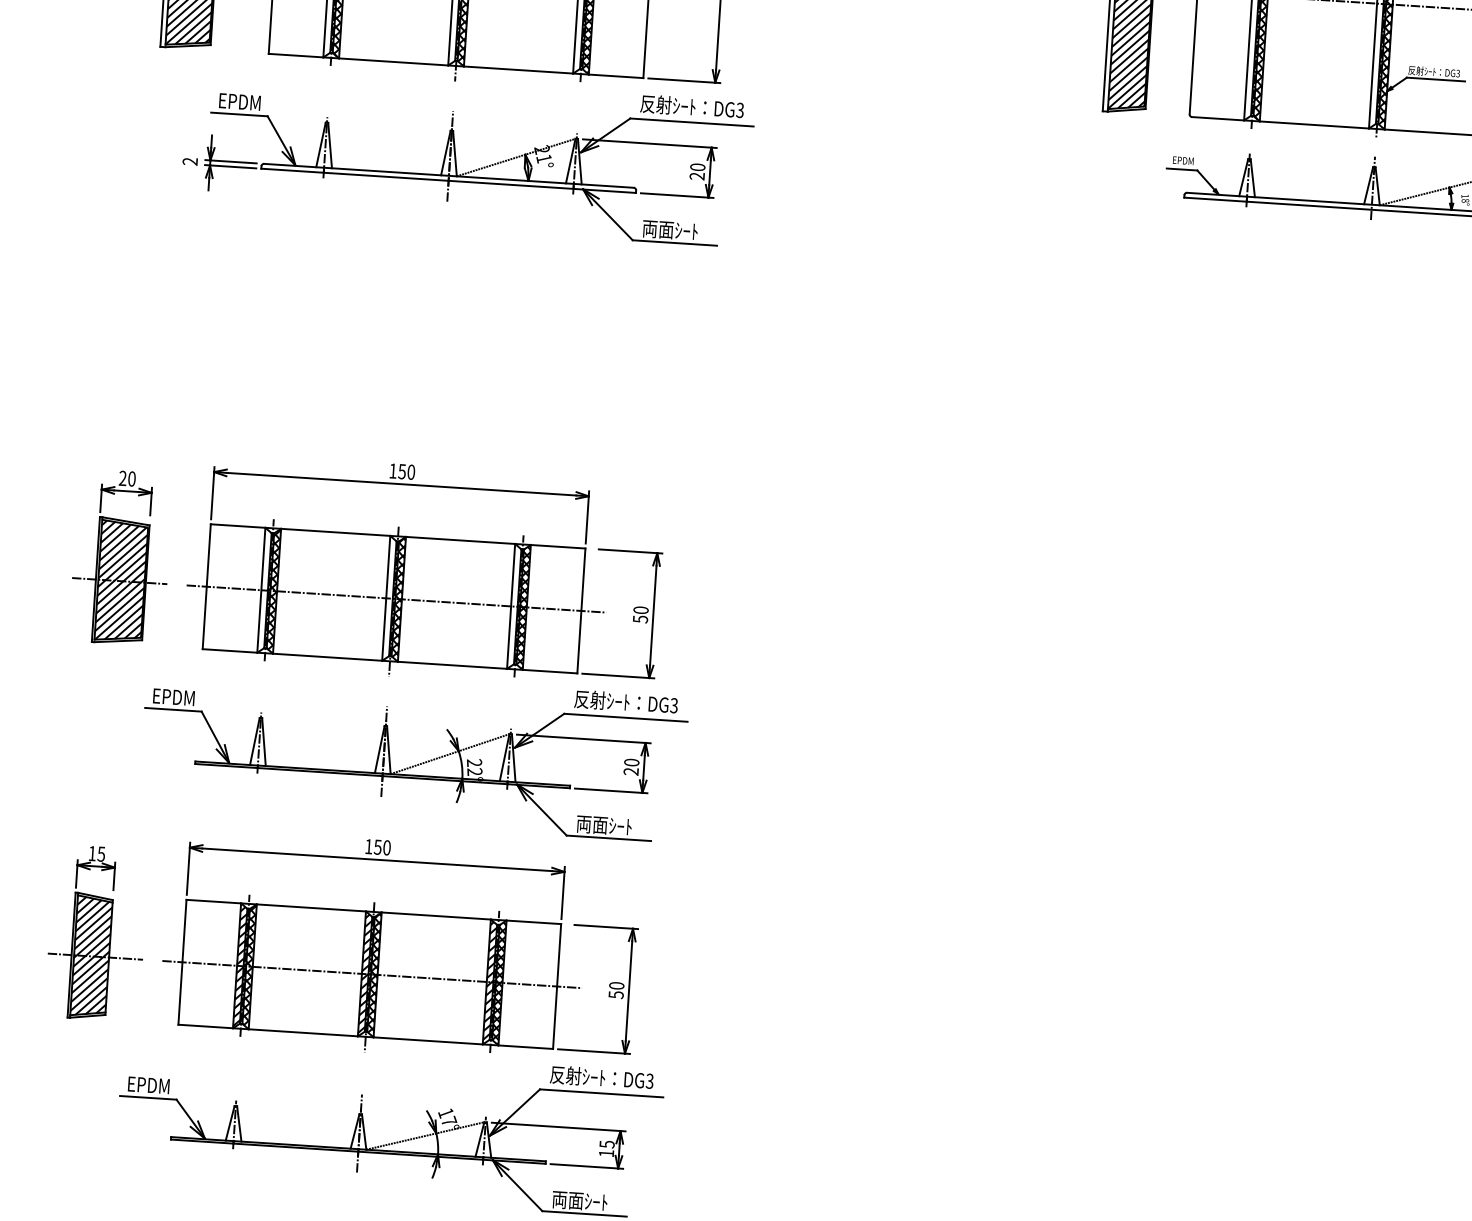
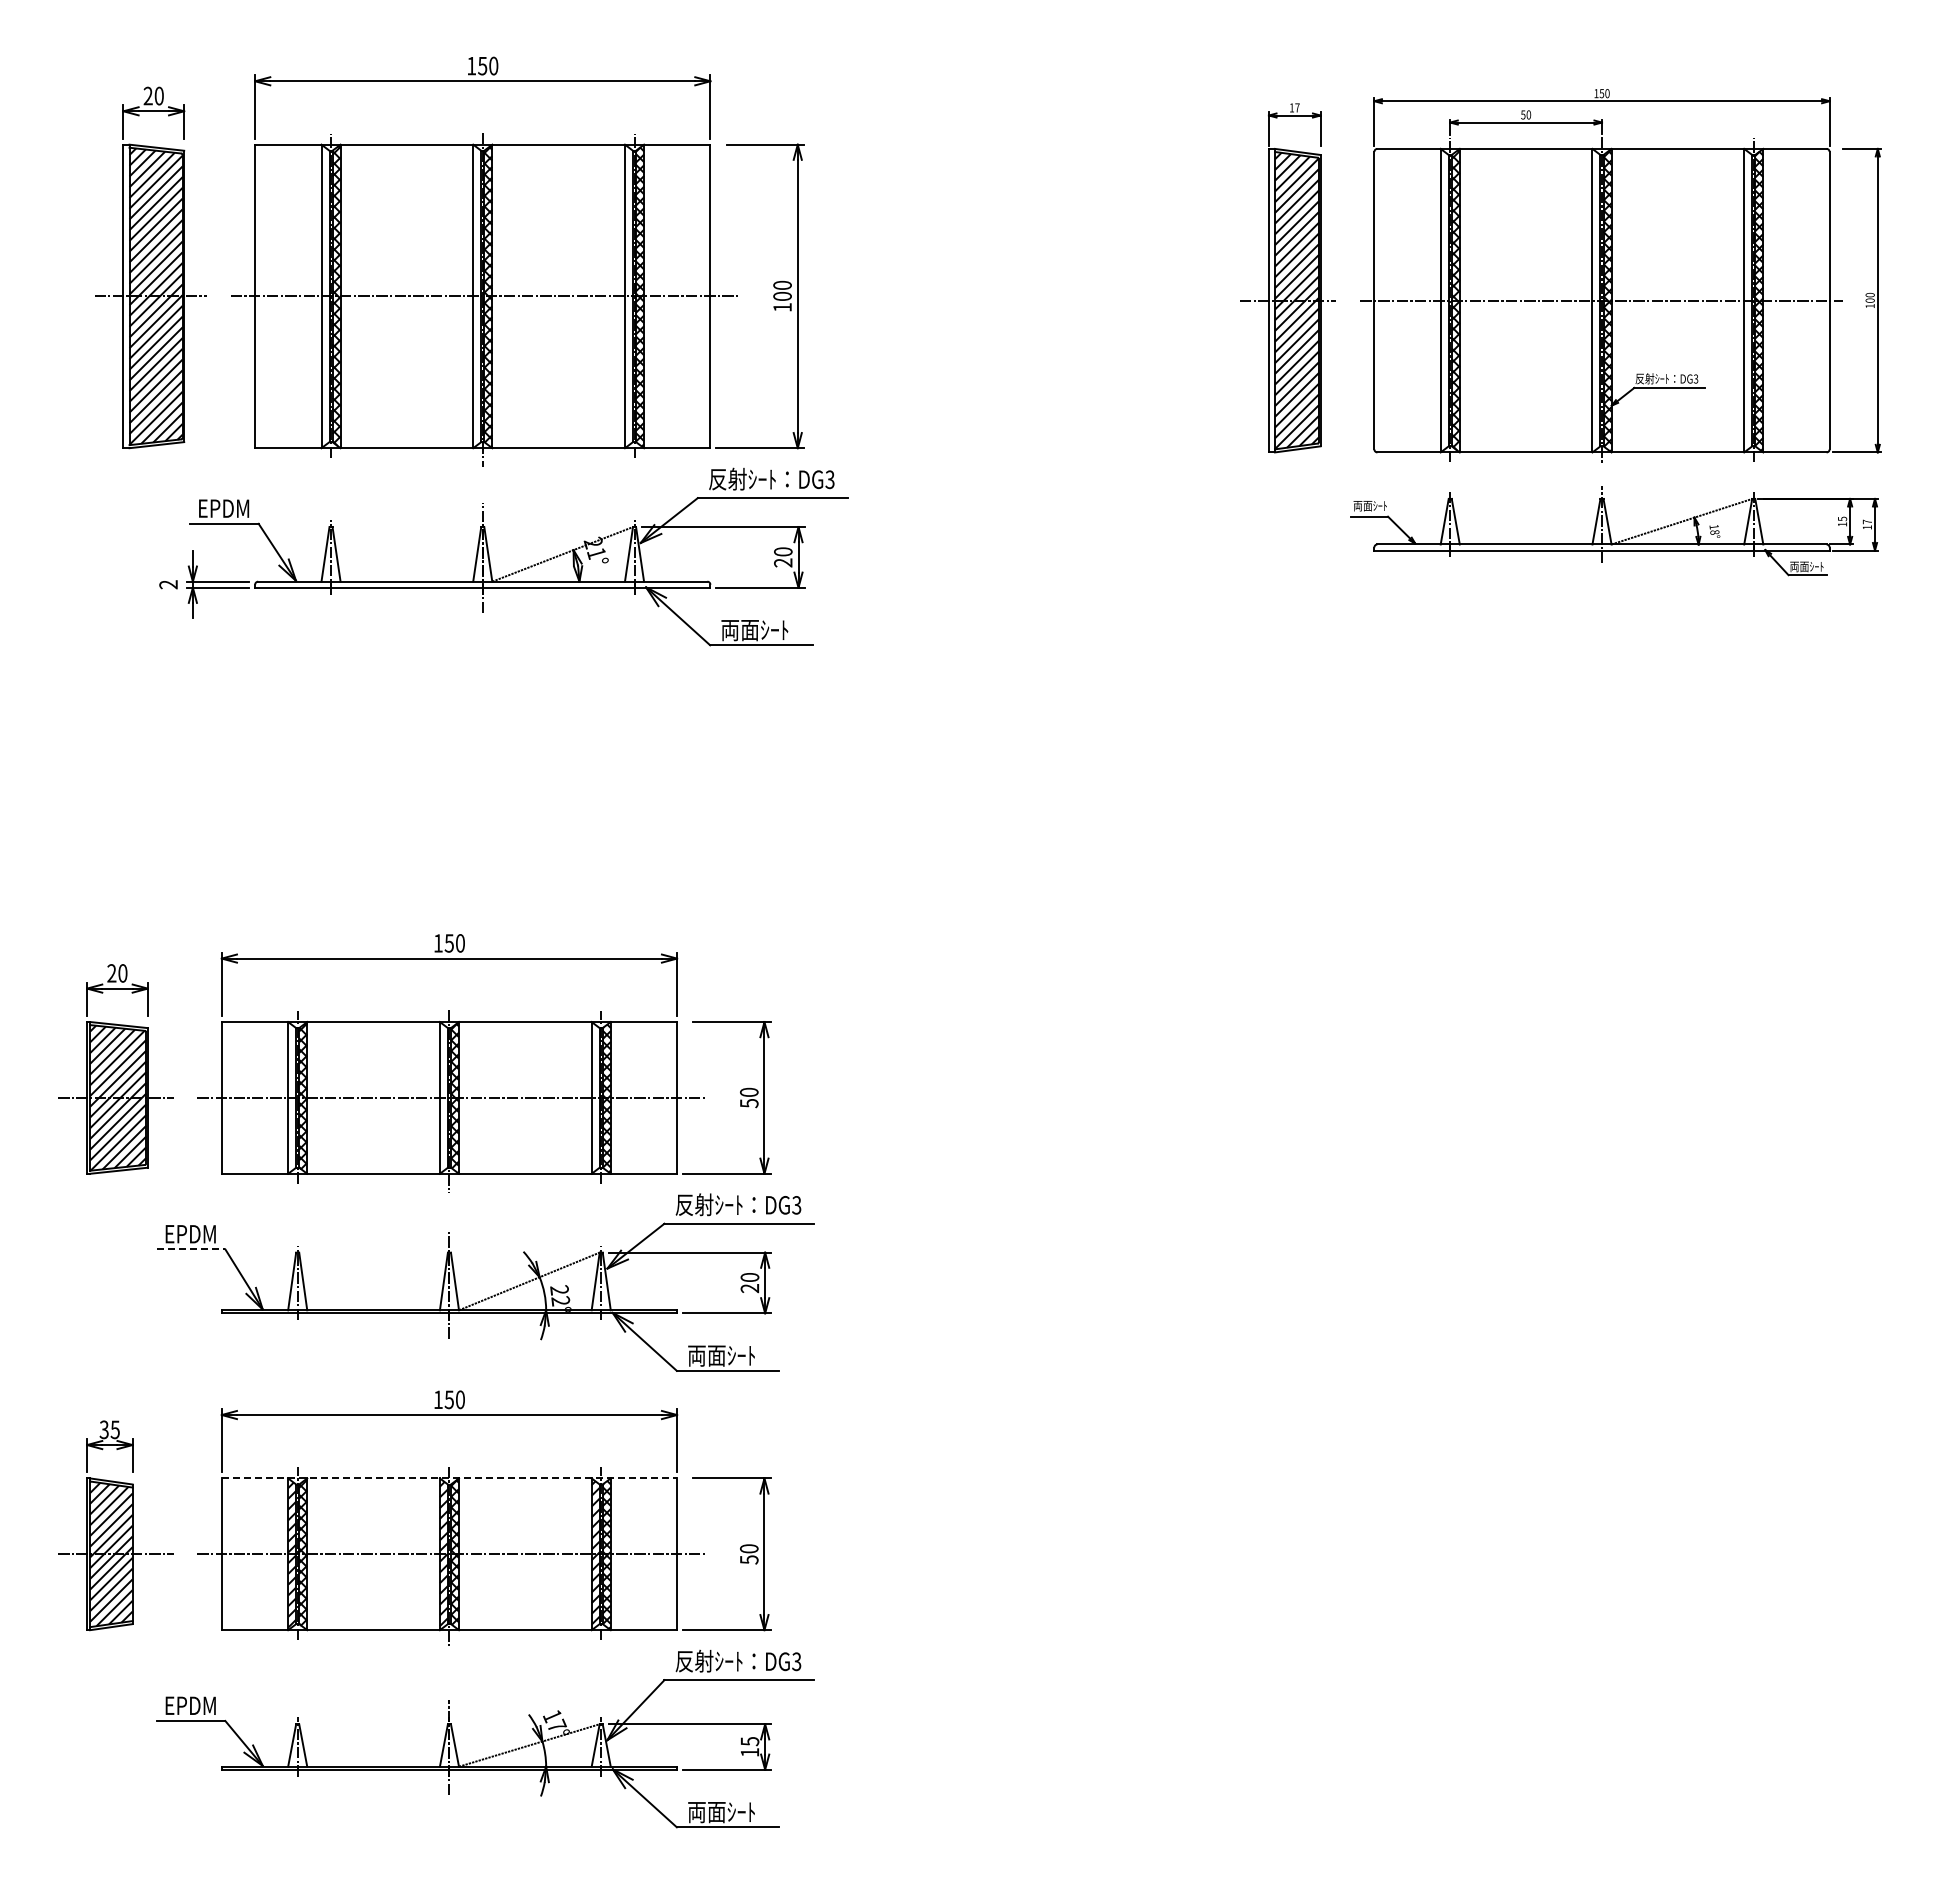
text: (1182, 161) -> (1369, 506), EPDM -> 両面ｼｰﾄ
line: (173, 709) -> (191, 1249), solid -> dashed
text: (91, 853) -> (103, 1429), 15 -> 35
line: (373, 912) -> (449, 1478), solid -> dashed

